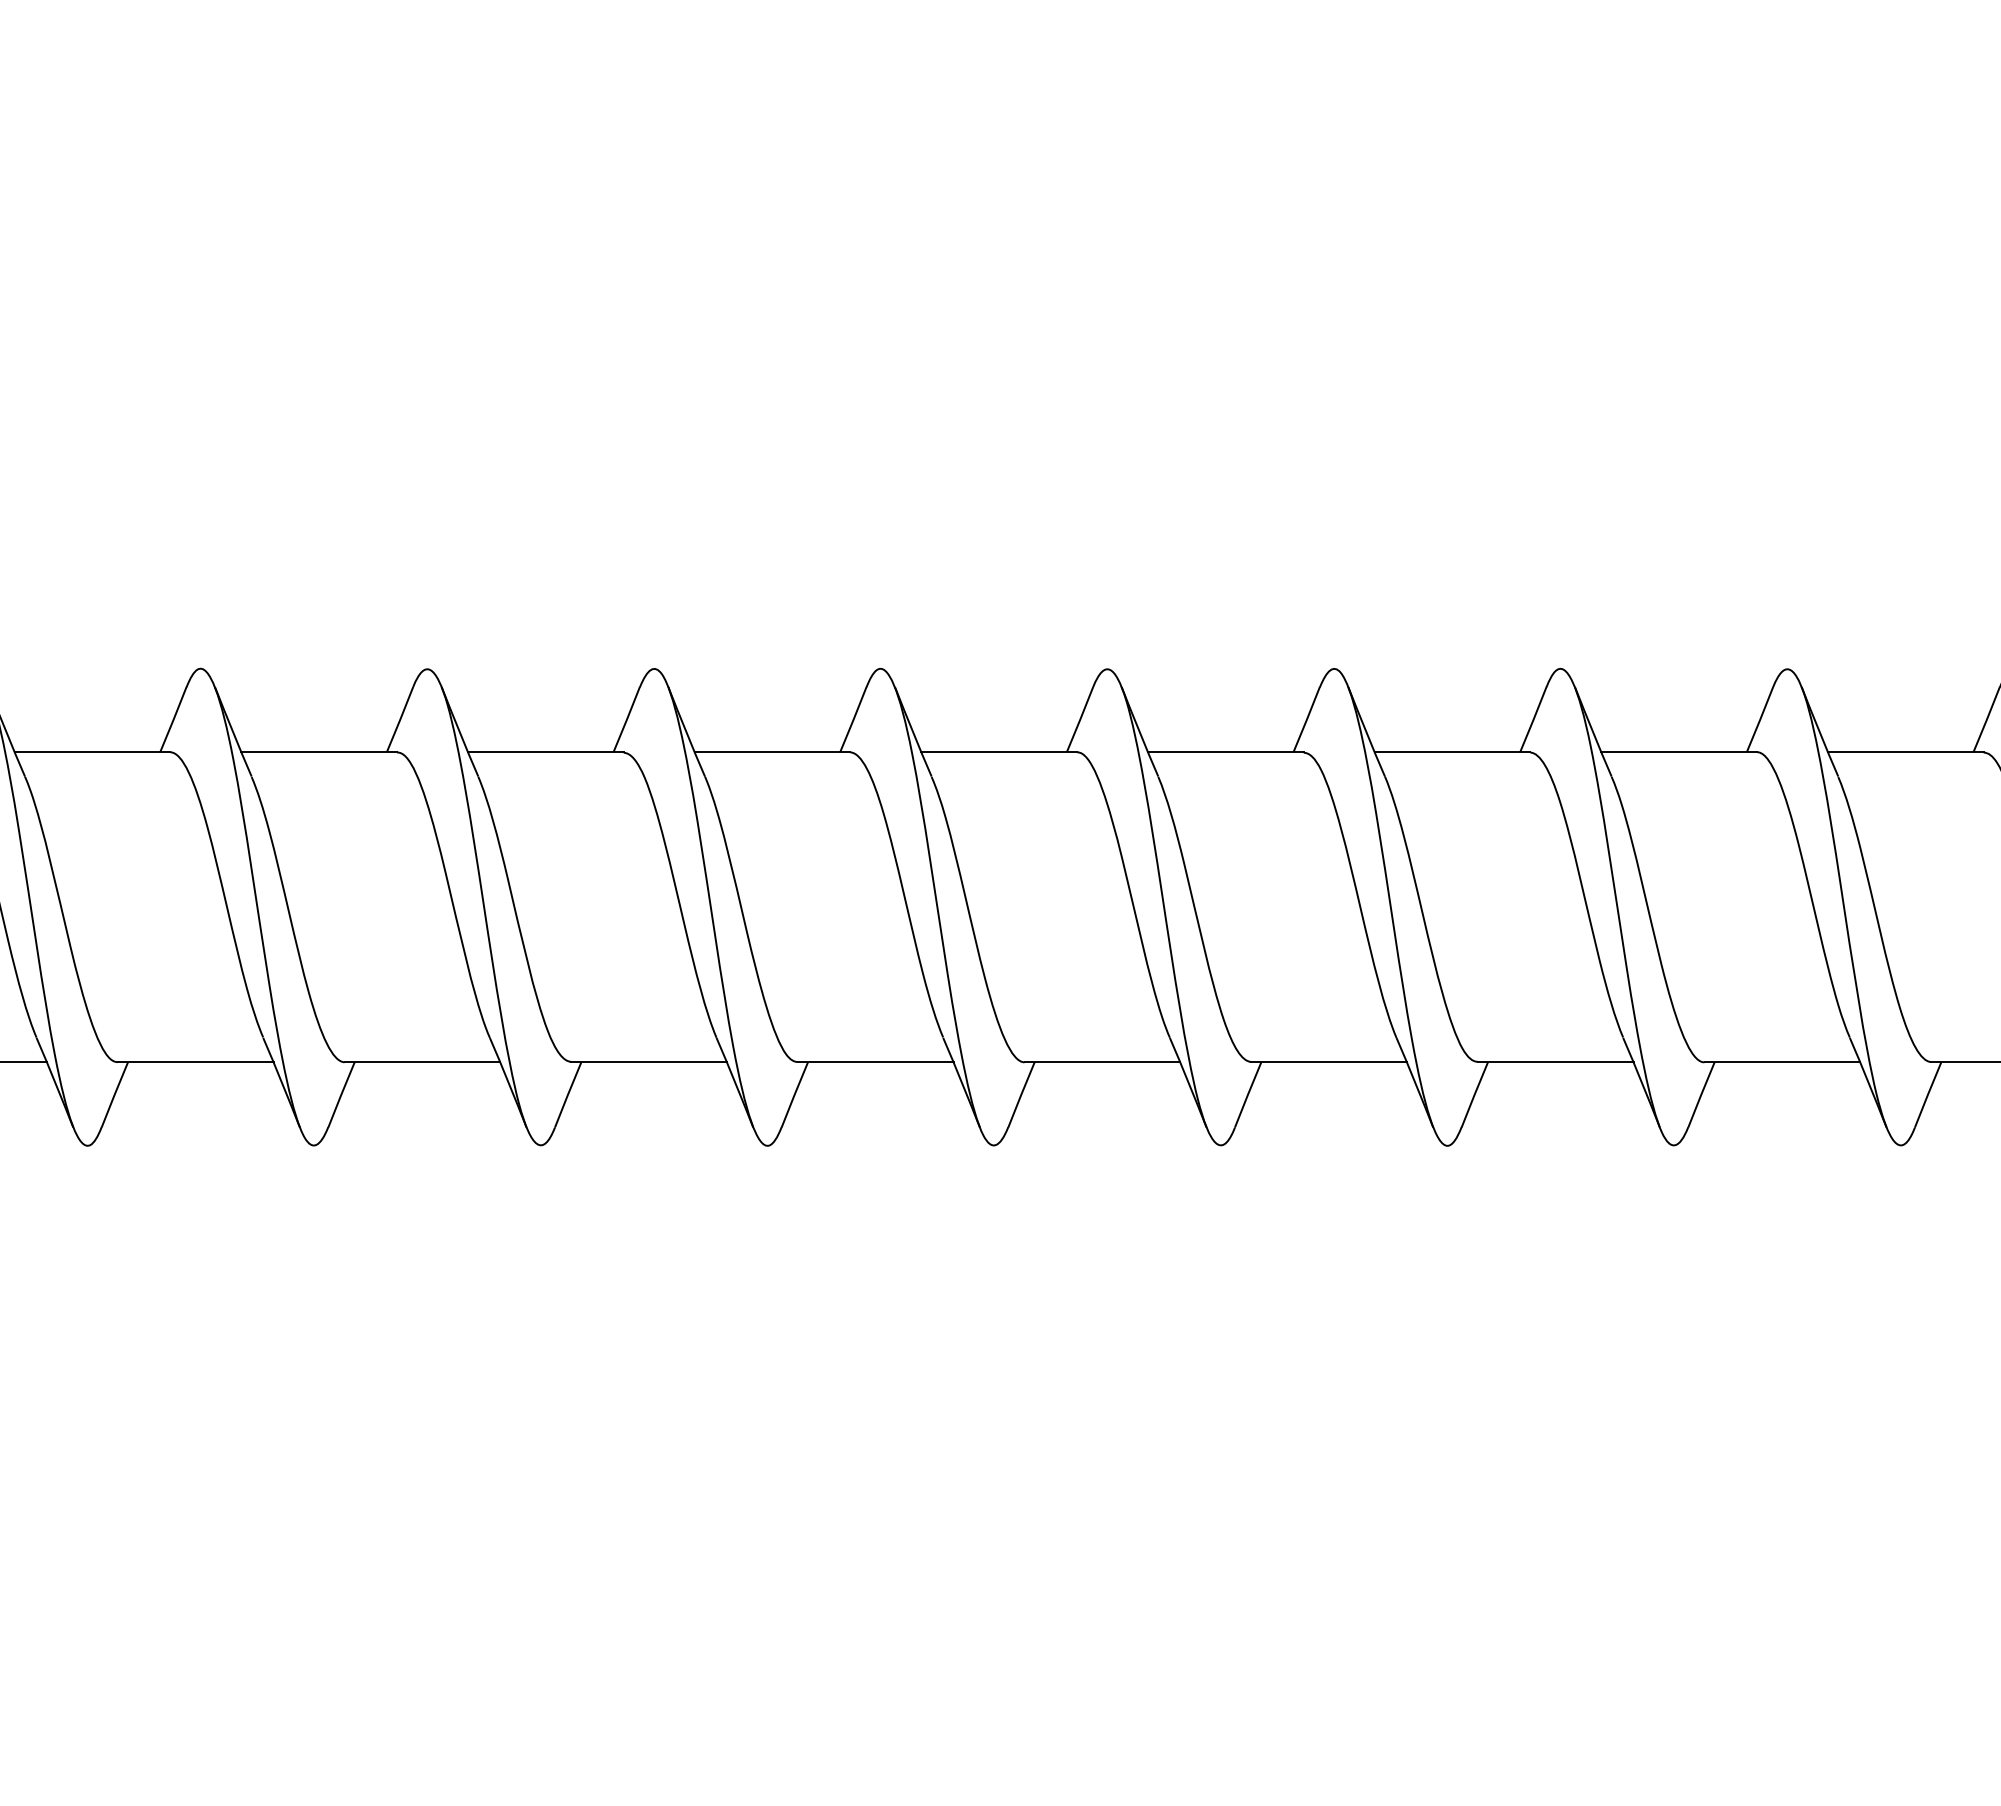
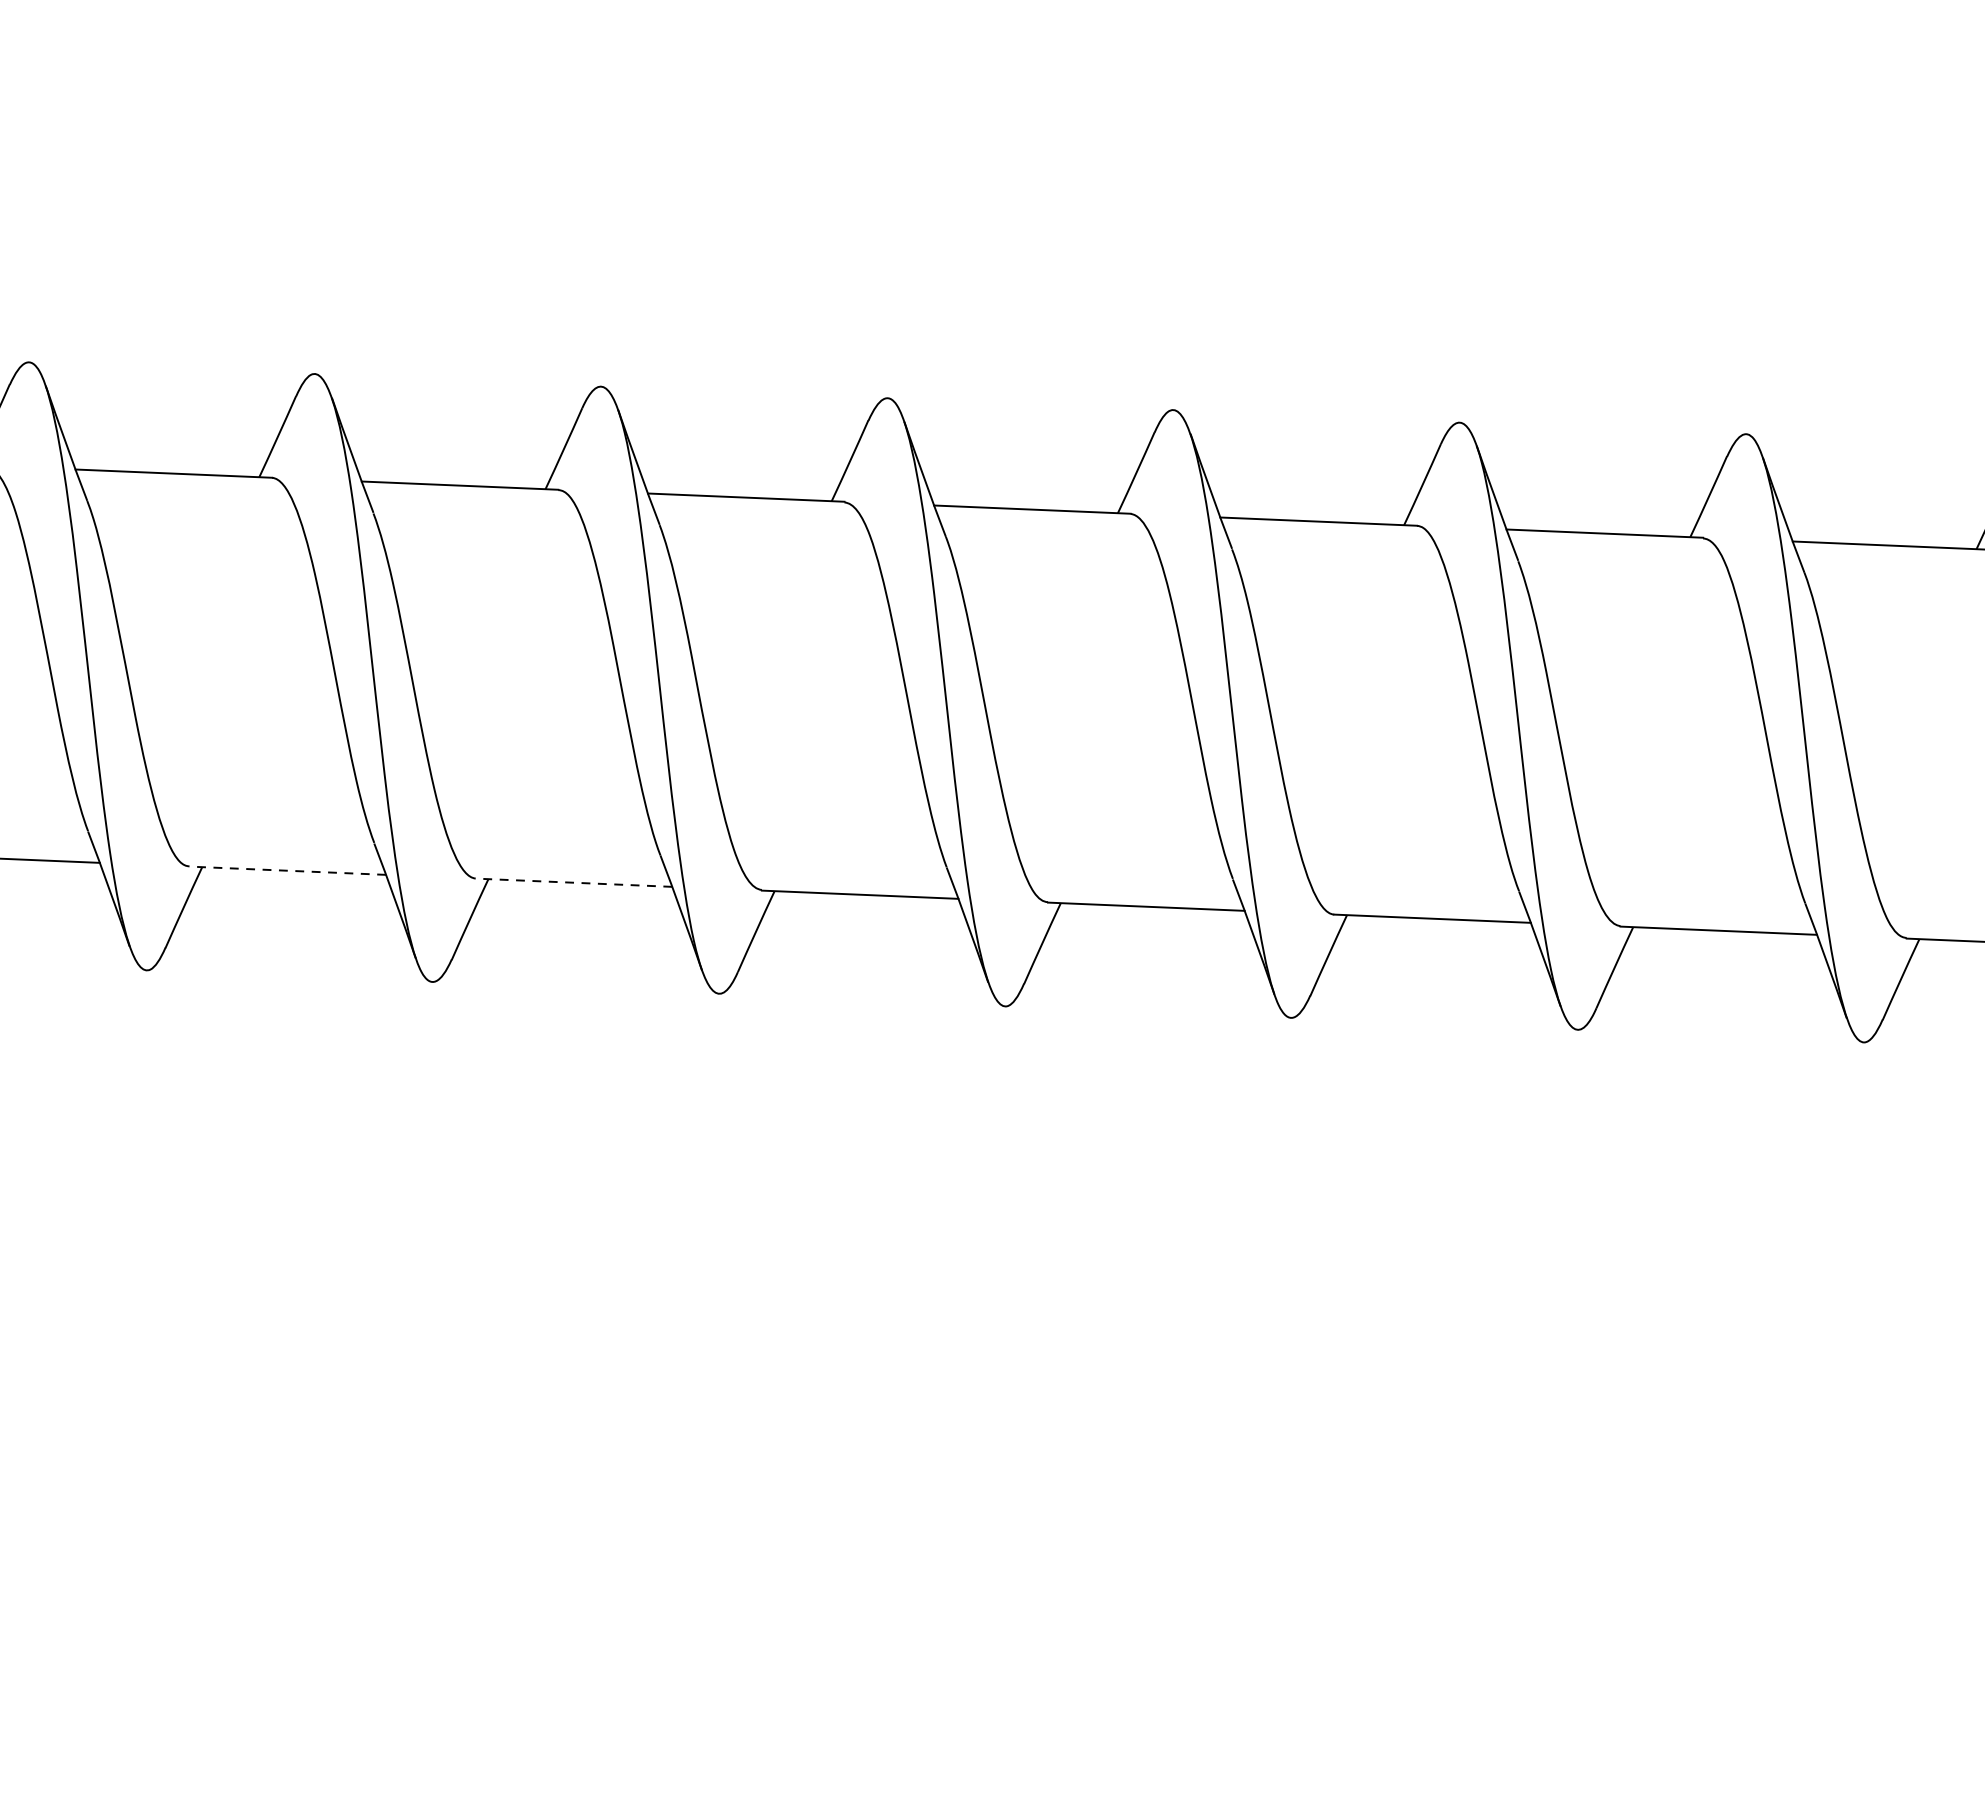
line: (195, 1062) -> (287, 870), solid -> dashed
line: (422, 1062) -> (574, 882), solid -> dashed

